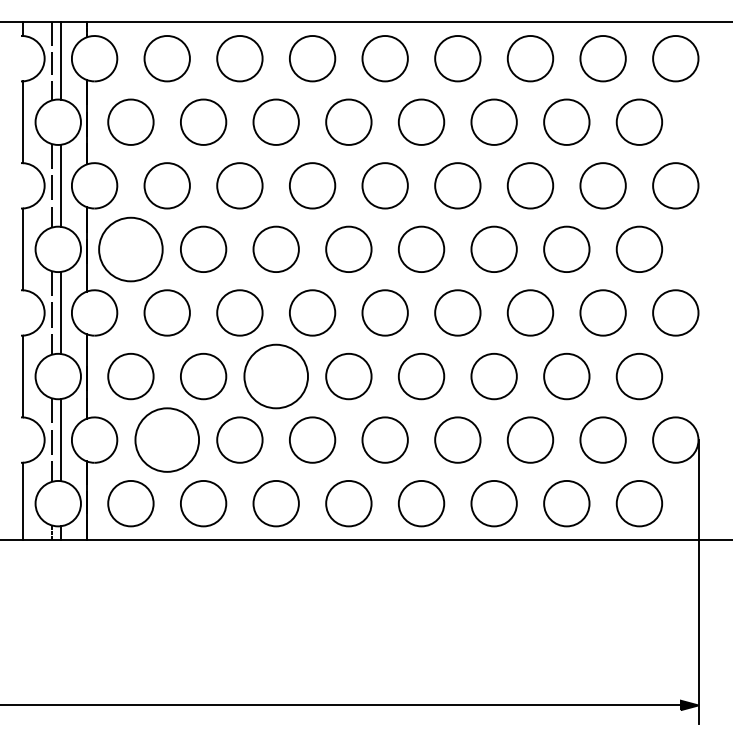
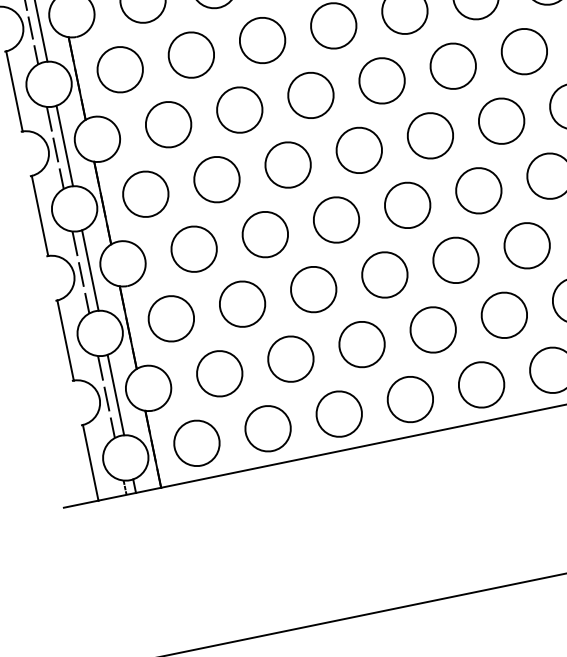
circle: (130, 248) -> (145, 193), size x0.71
circle: (275, 376) -> (312, 289), size x0.71
circle: (166, 439) -> (218, 373), size x0.71

